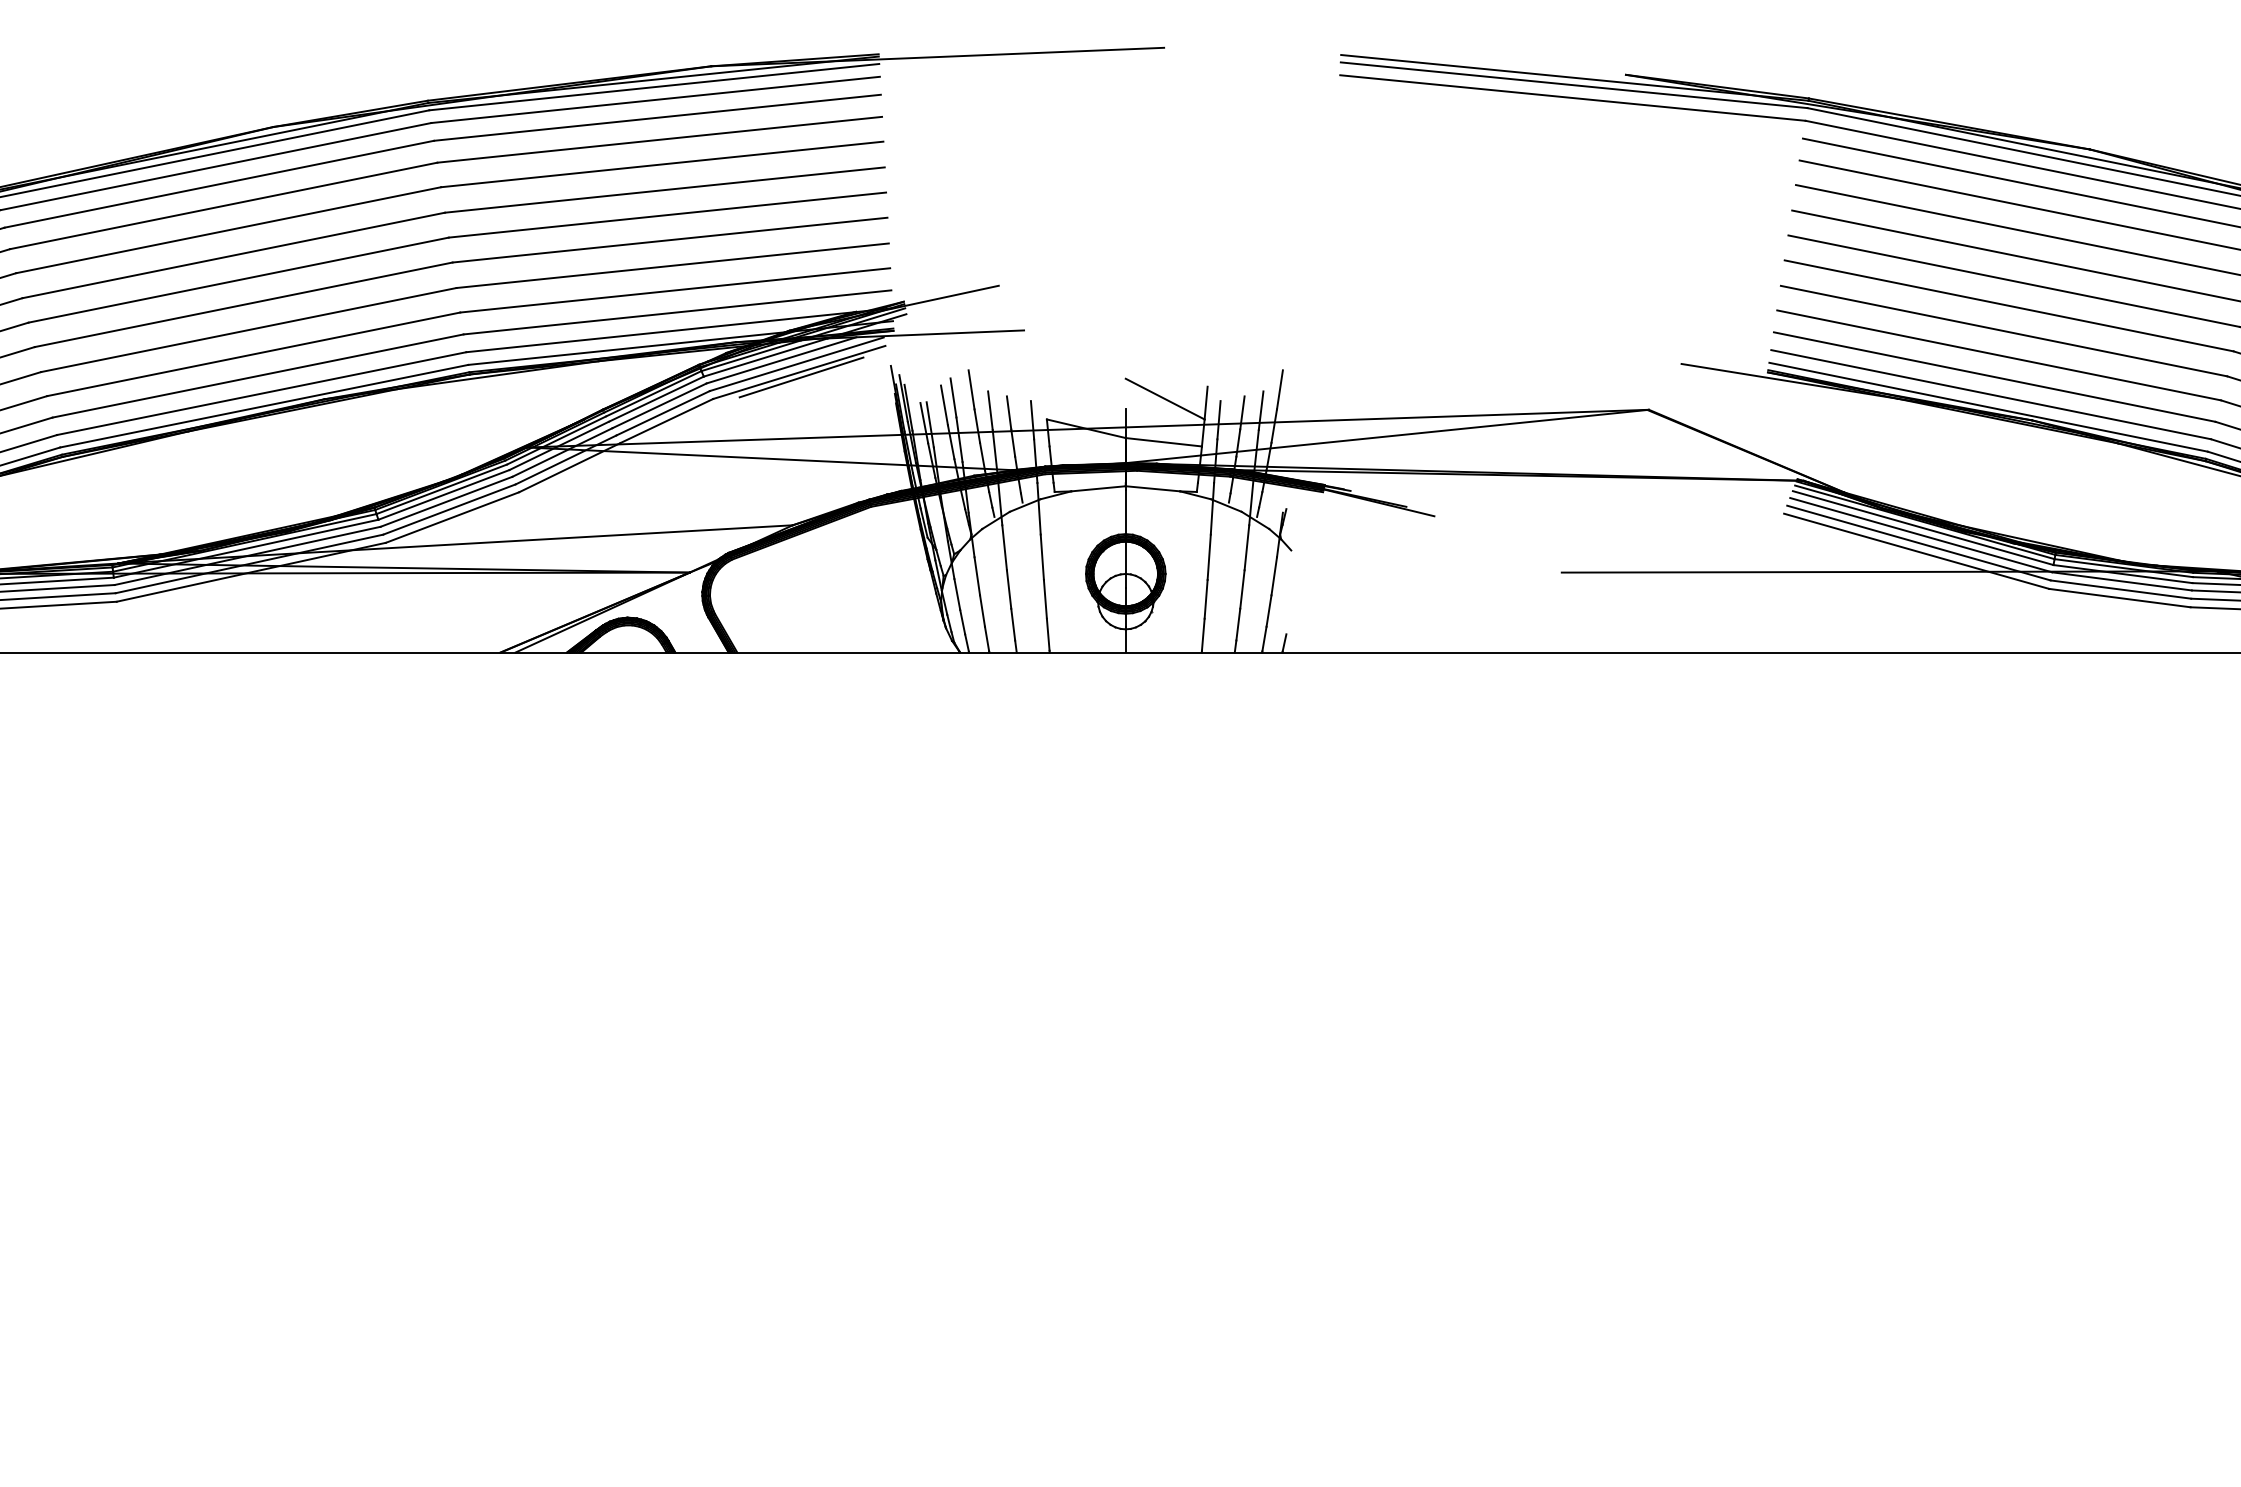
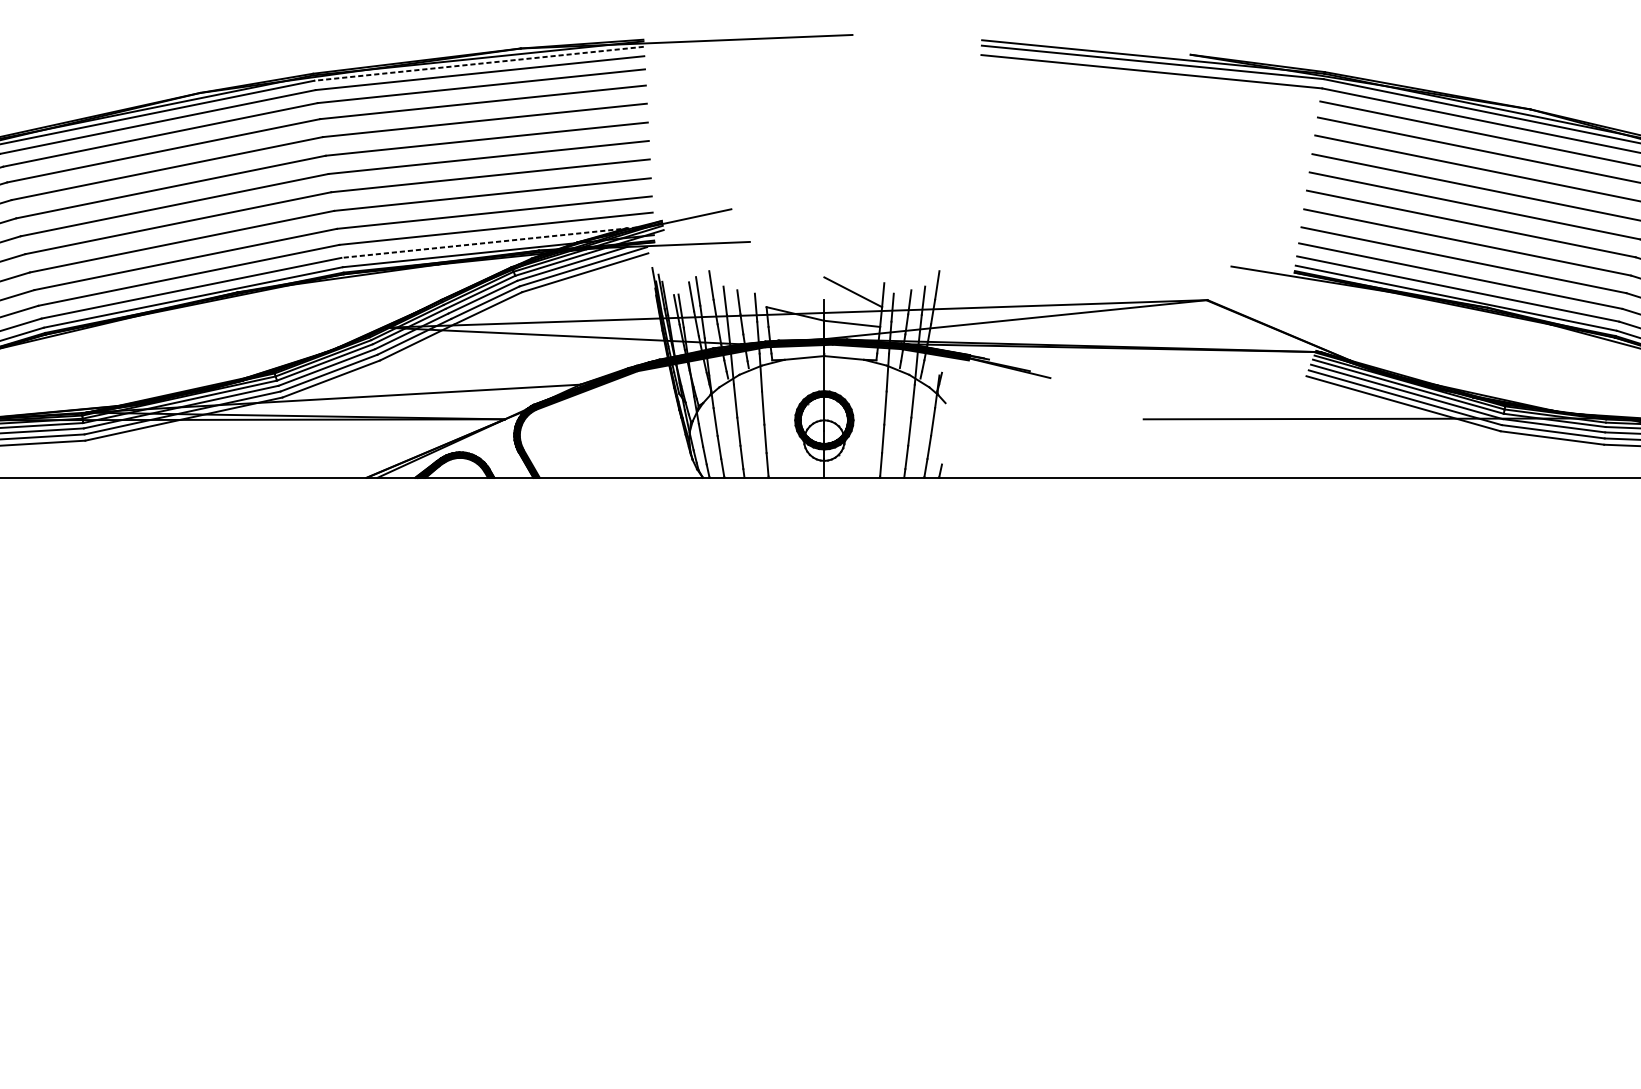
line: (653, 87) -> (478, 64), solid -> dashed
line: (678, 330) -> (496, 242), solid -> dashed
line: (801, 377) -> (586, 276), removed

